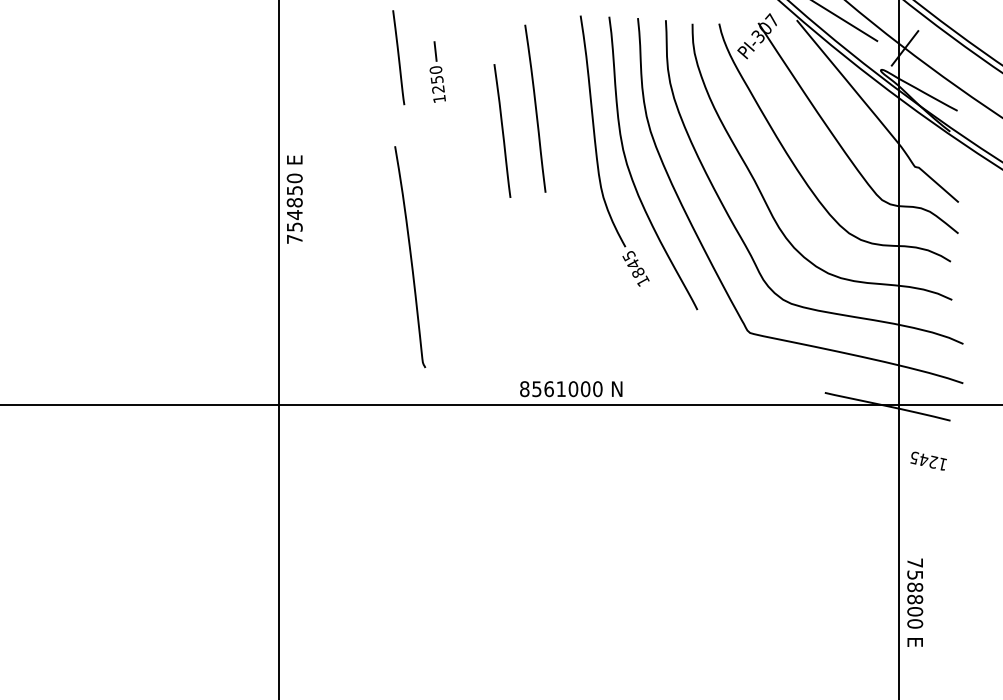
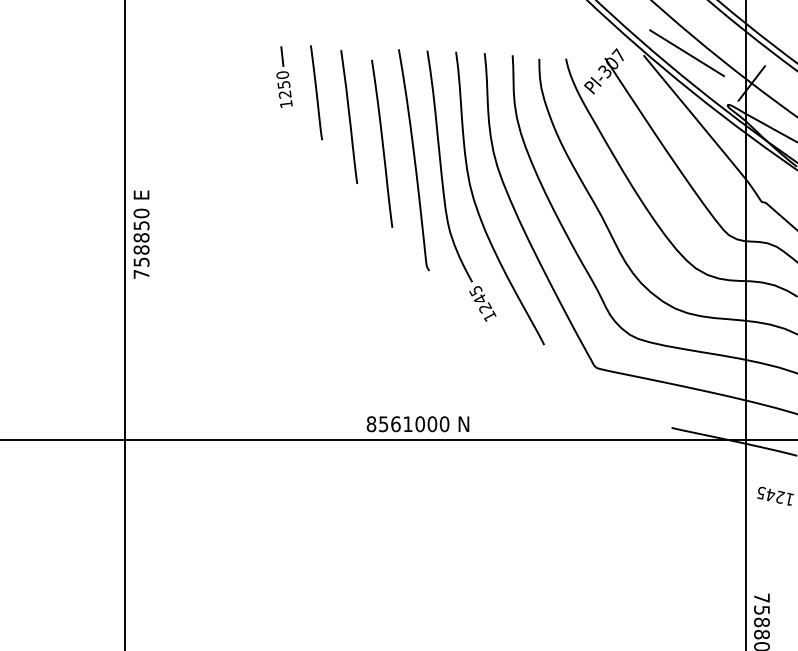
line: (398, 57) -> (316, 92), moved
part: (437, 71) -> (284, 76), moved
line: (502, 130) -> (349, 116), moved
text: (294, 215) -> (141, 250), 754850 -> 758850
curve: (410, 257) -> (414, 160), moved
text: (638, 272) -> (485, 307), 1845 -> 1245

